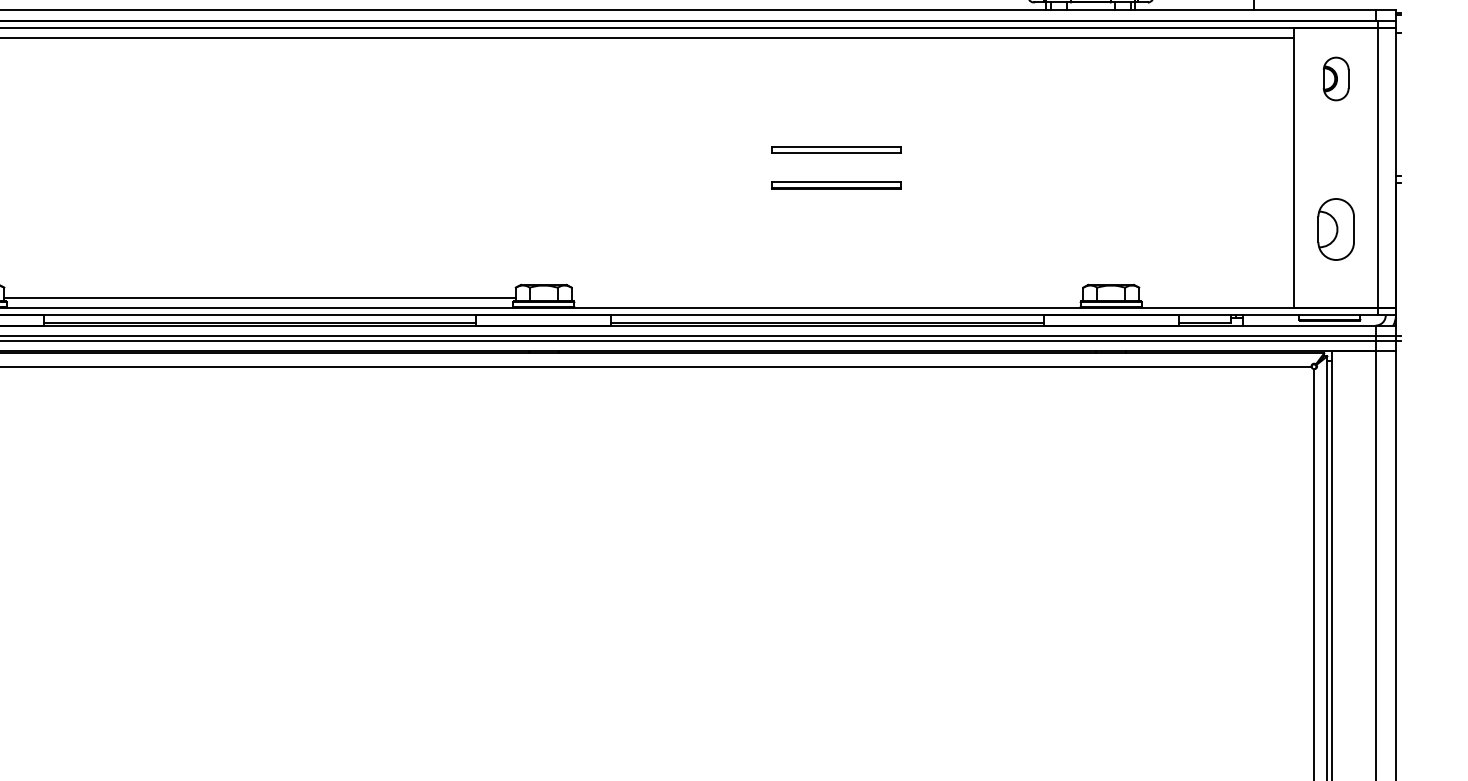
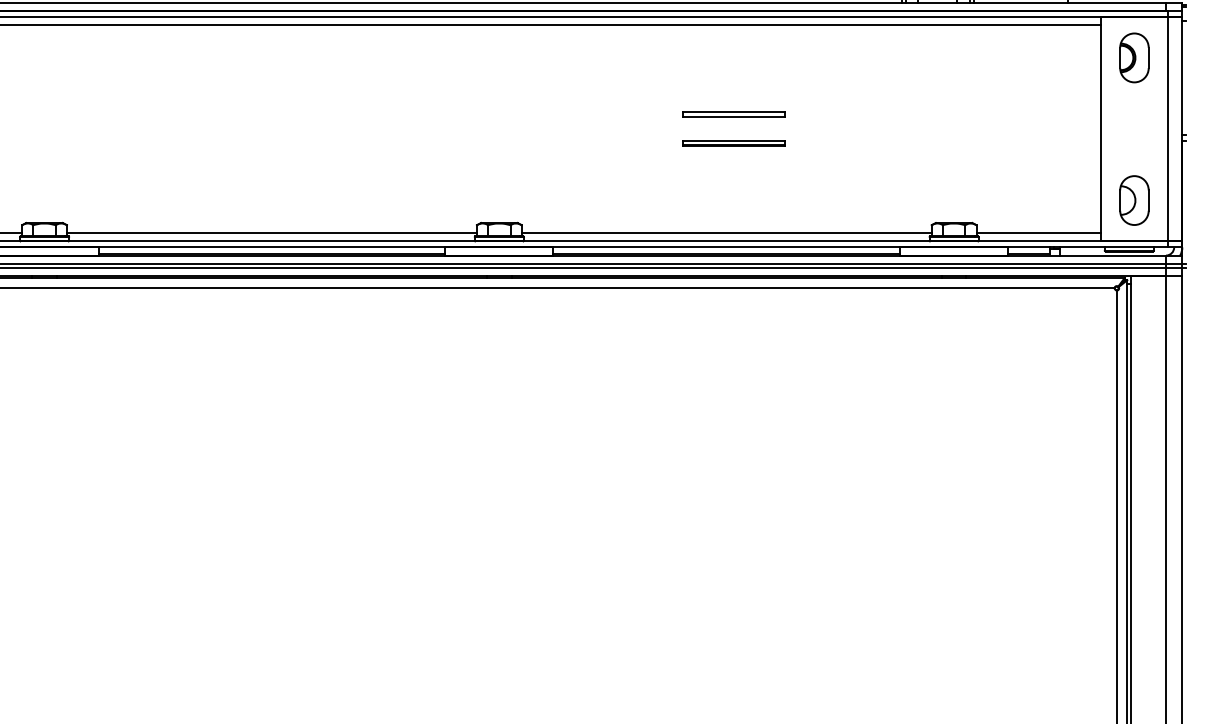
part: (1336, 78) -> (1134, 57), size x1.43
part: (1336, 229) -> (1134, 200), moved
line: (827, 298) -> (726, 233), added
line: (1216, 298) -> (1038, 233), added

